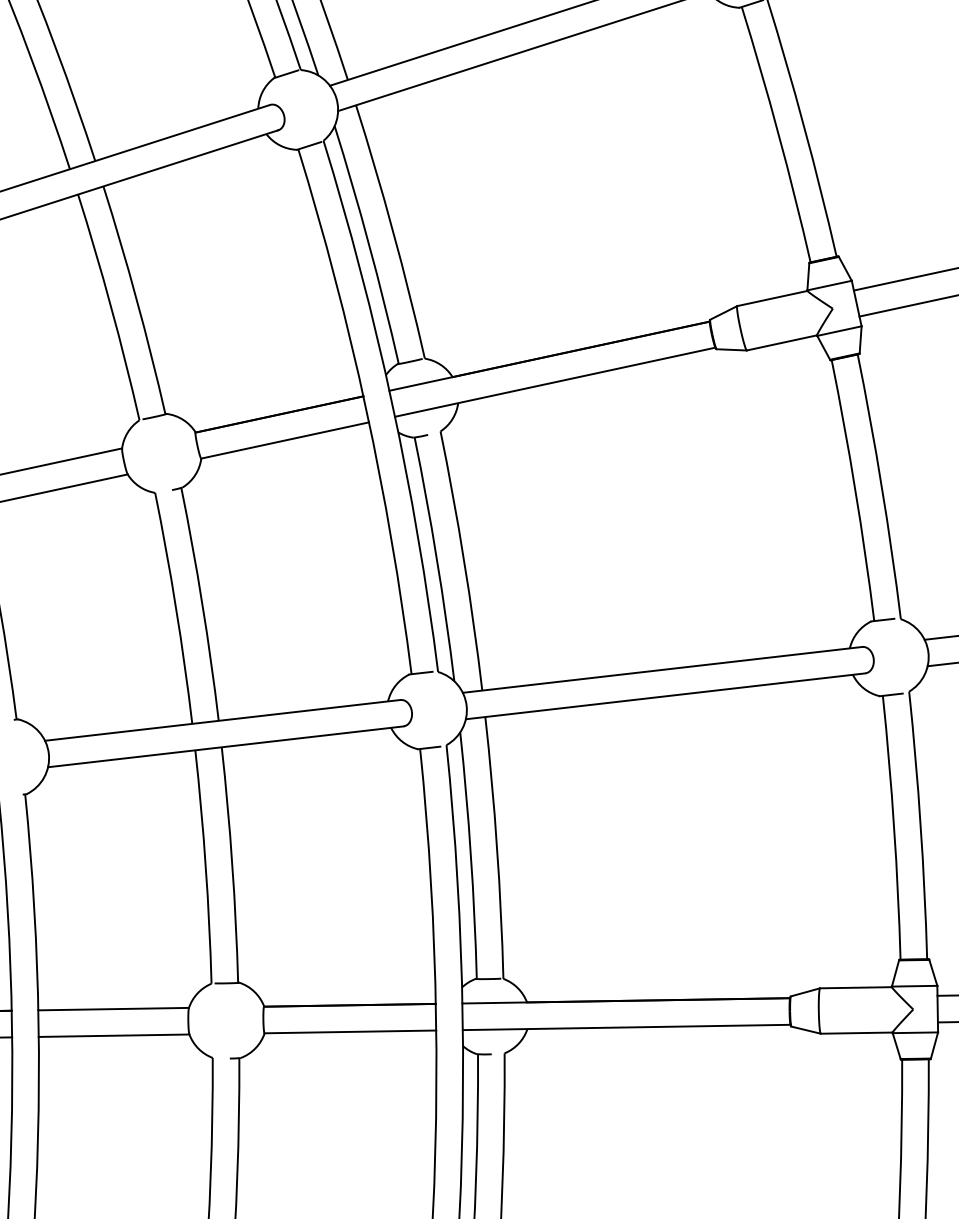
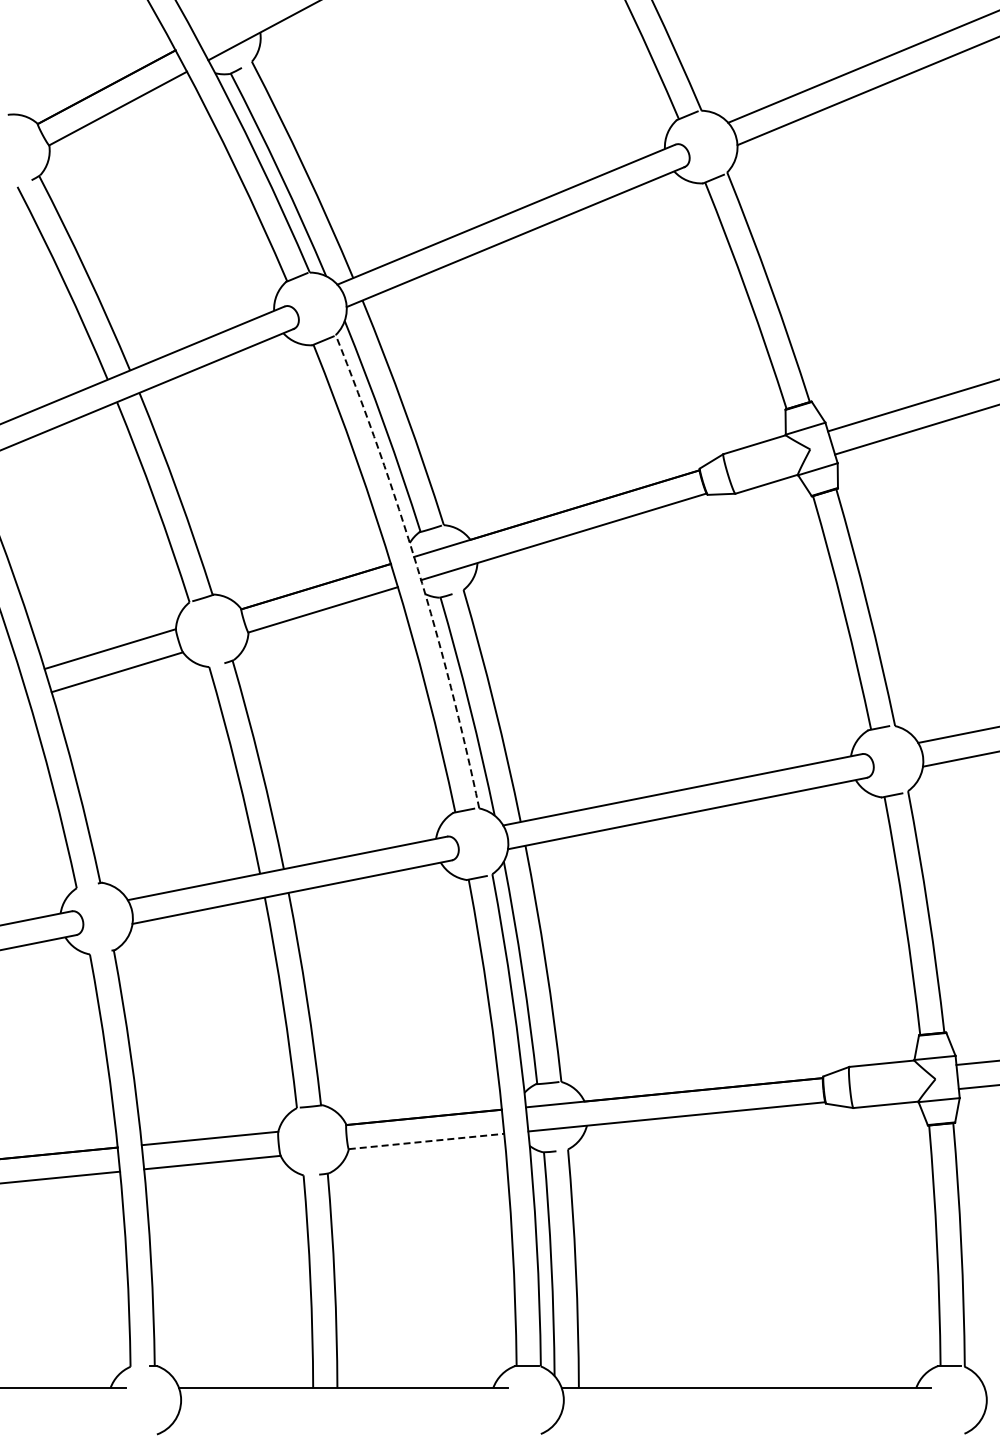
arc: (392, 403) -> (417, 568), solid -> dashed
line: (351, 1032) -> (427, 1141), solid -> dashed

